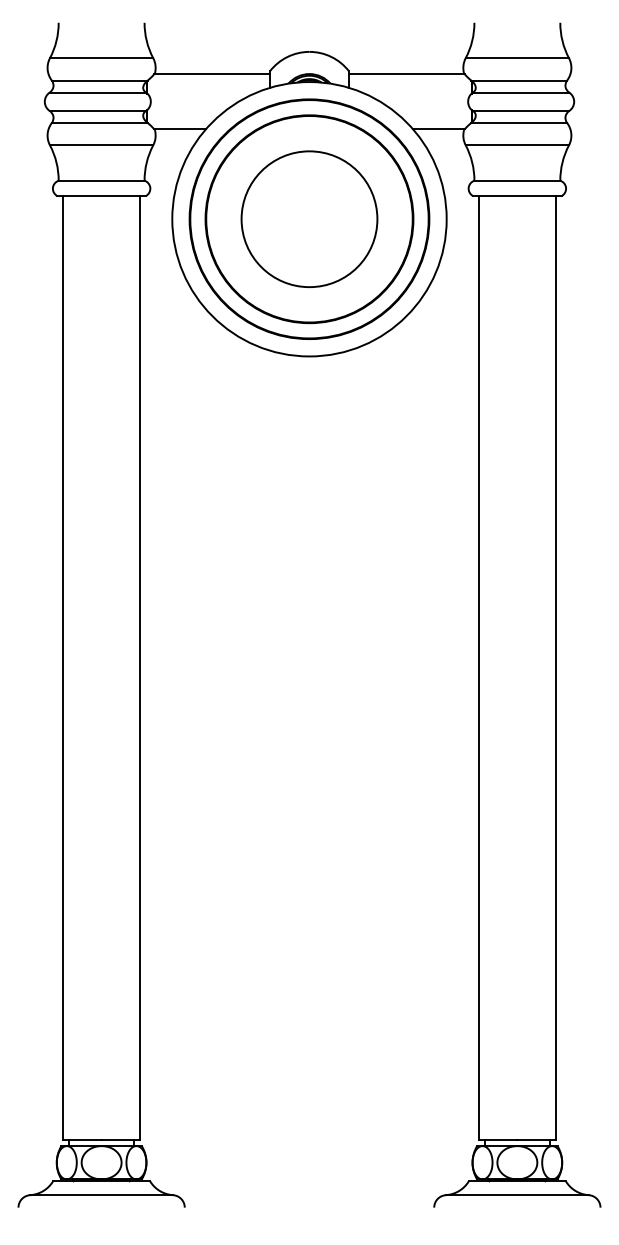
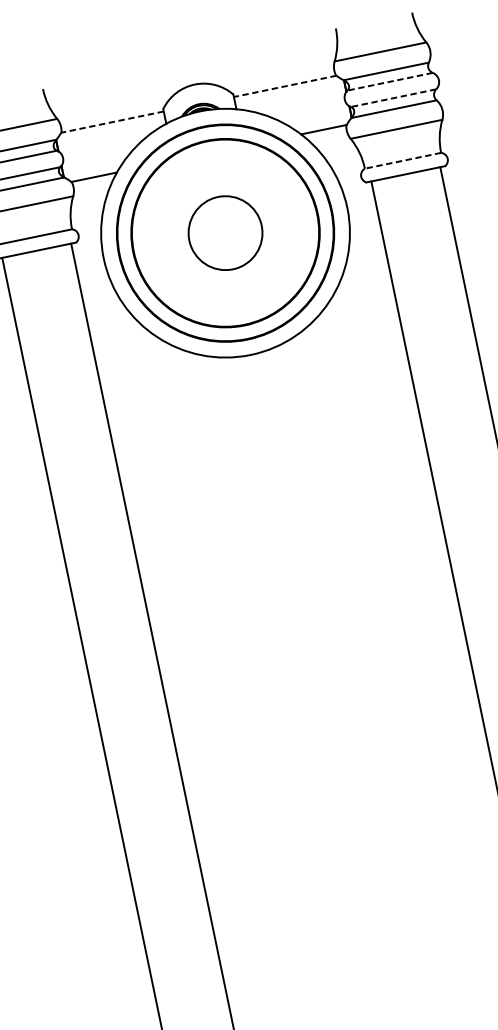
line: (212, 74) -> (112, 122), solid -> dashed
line: (406, 74) -> (285, 86), solid -> dashed
line: (520, 92) -> (389, 81), solid -> dashed
line: (520, 111) -> (393, 98), solid -> dashed
line: (517, 180) -> (403, 160), solid -> dashed
circle: (309, 219) -> (225, 233), size x0.6

